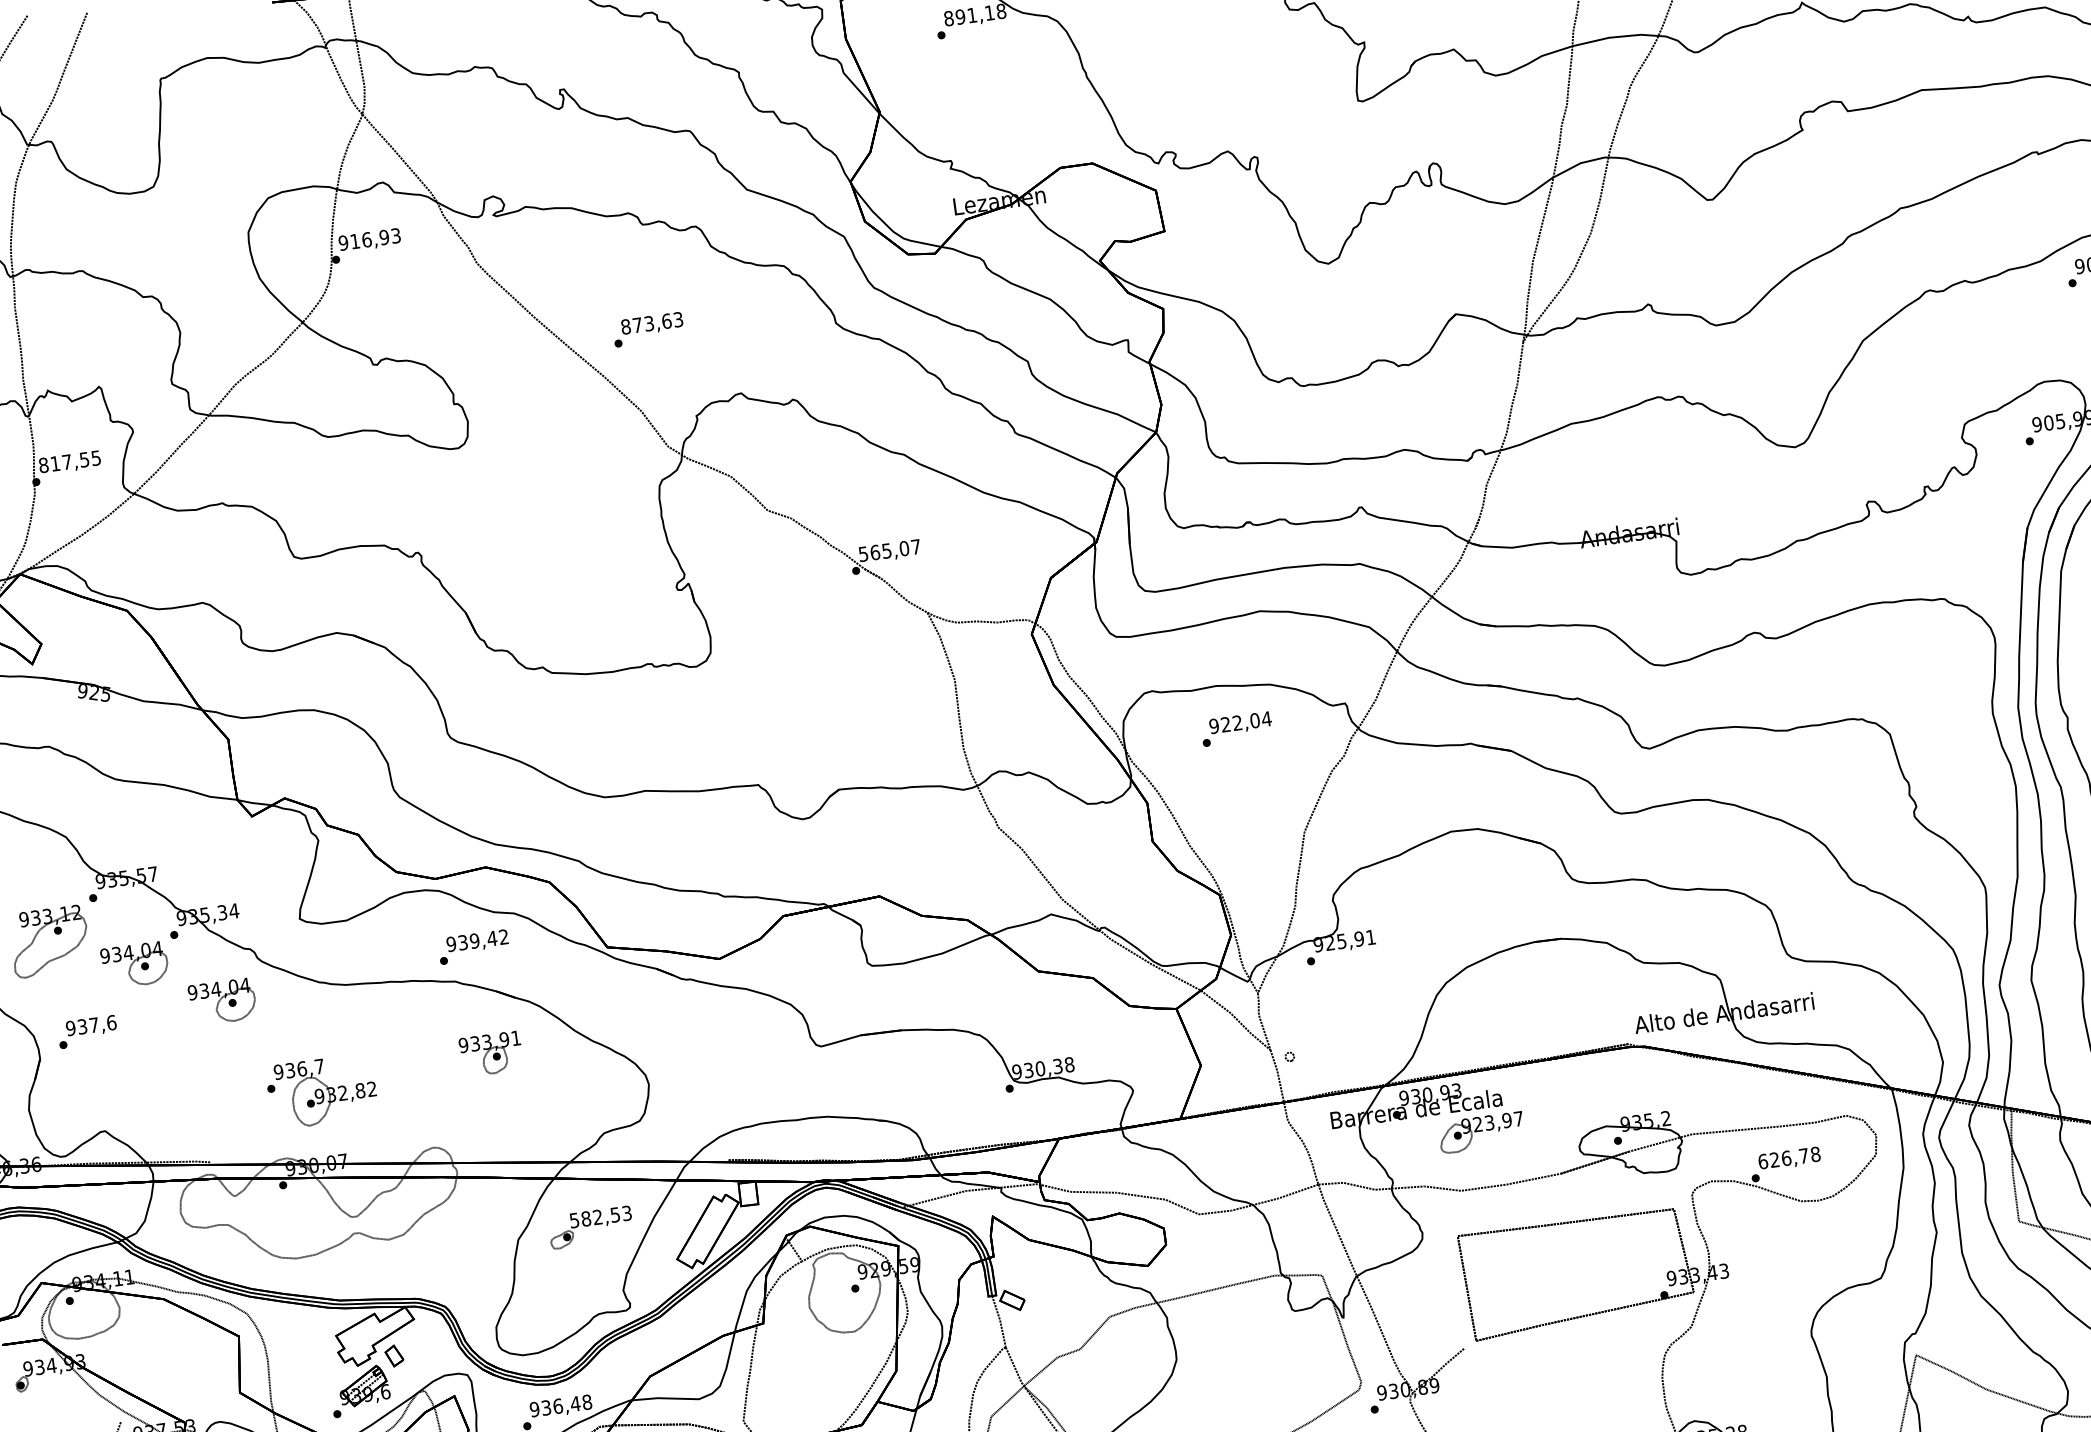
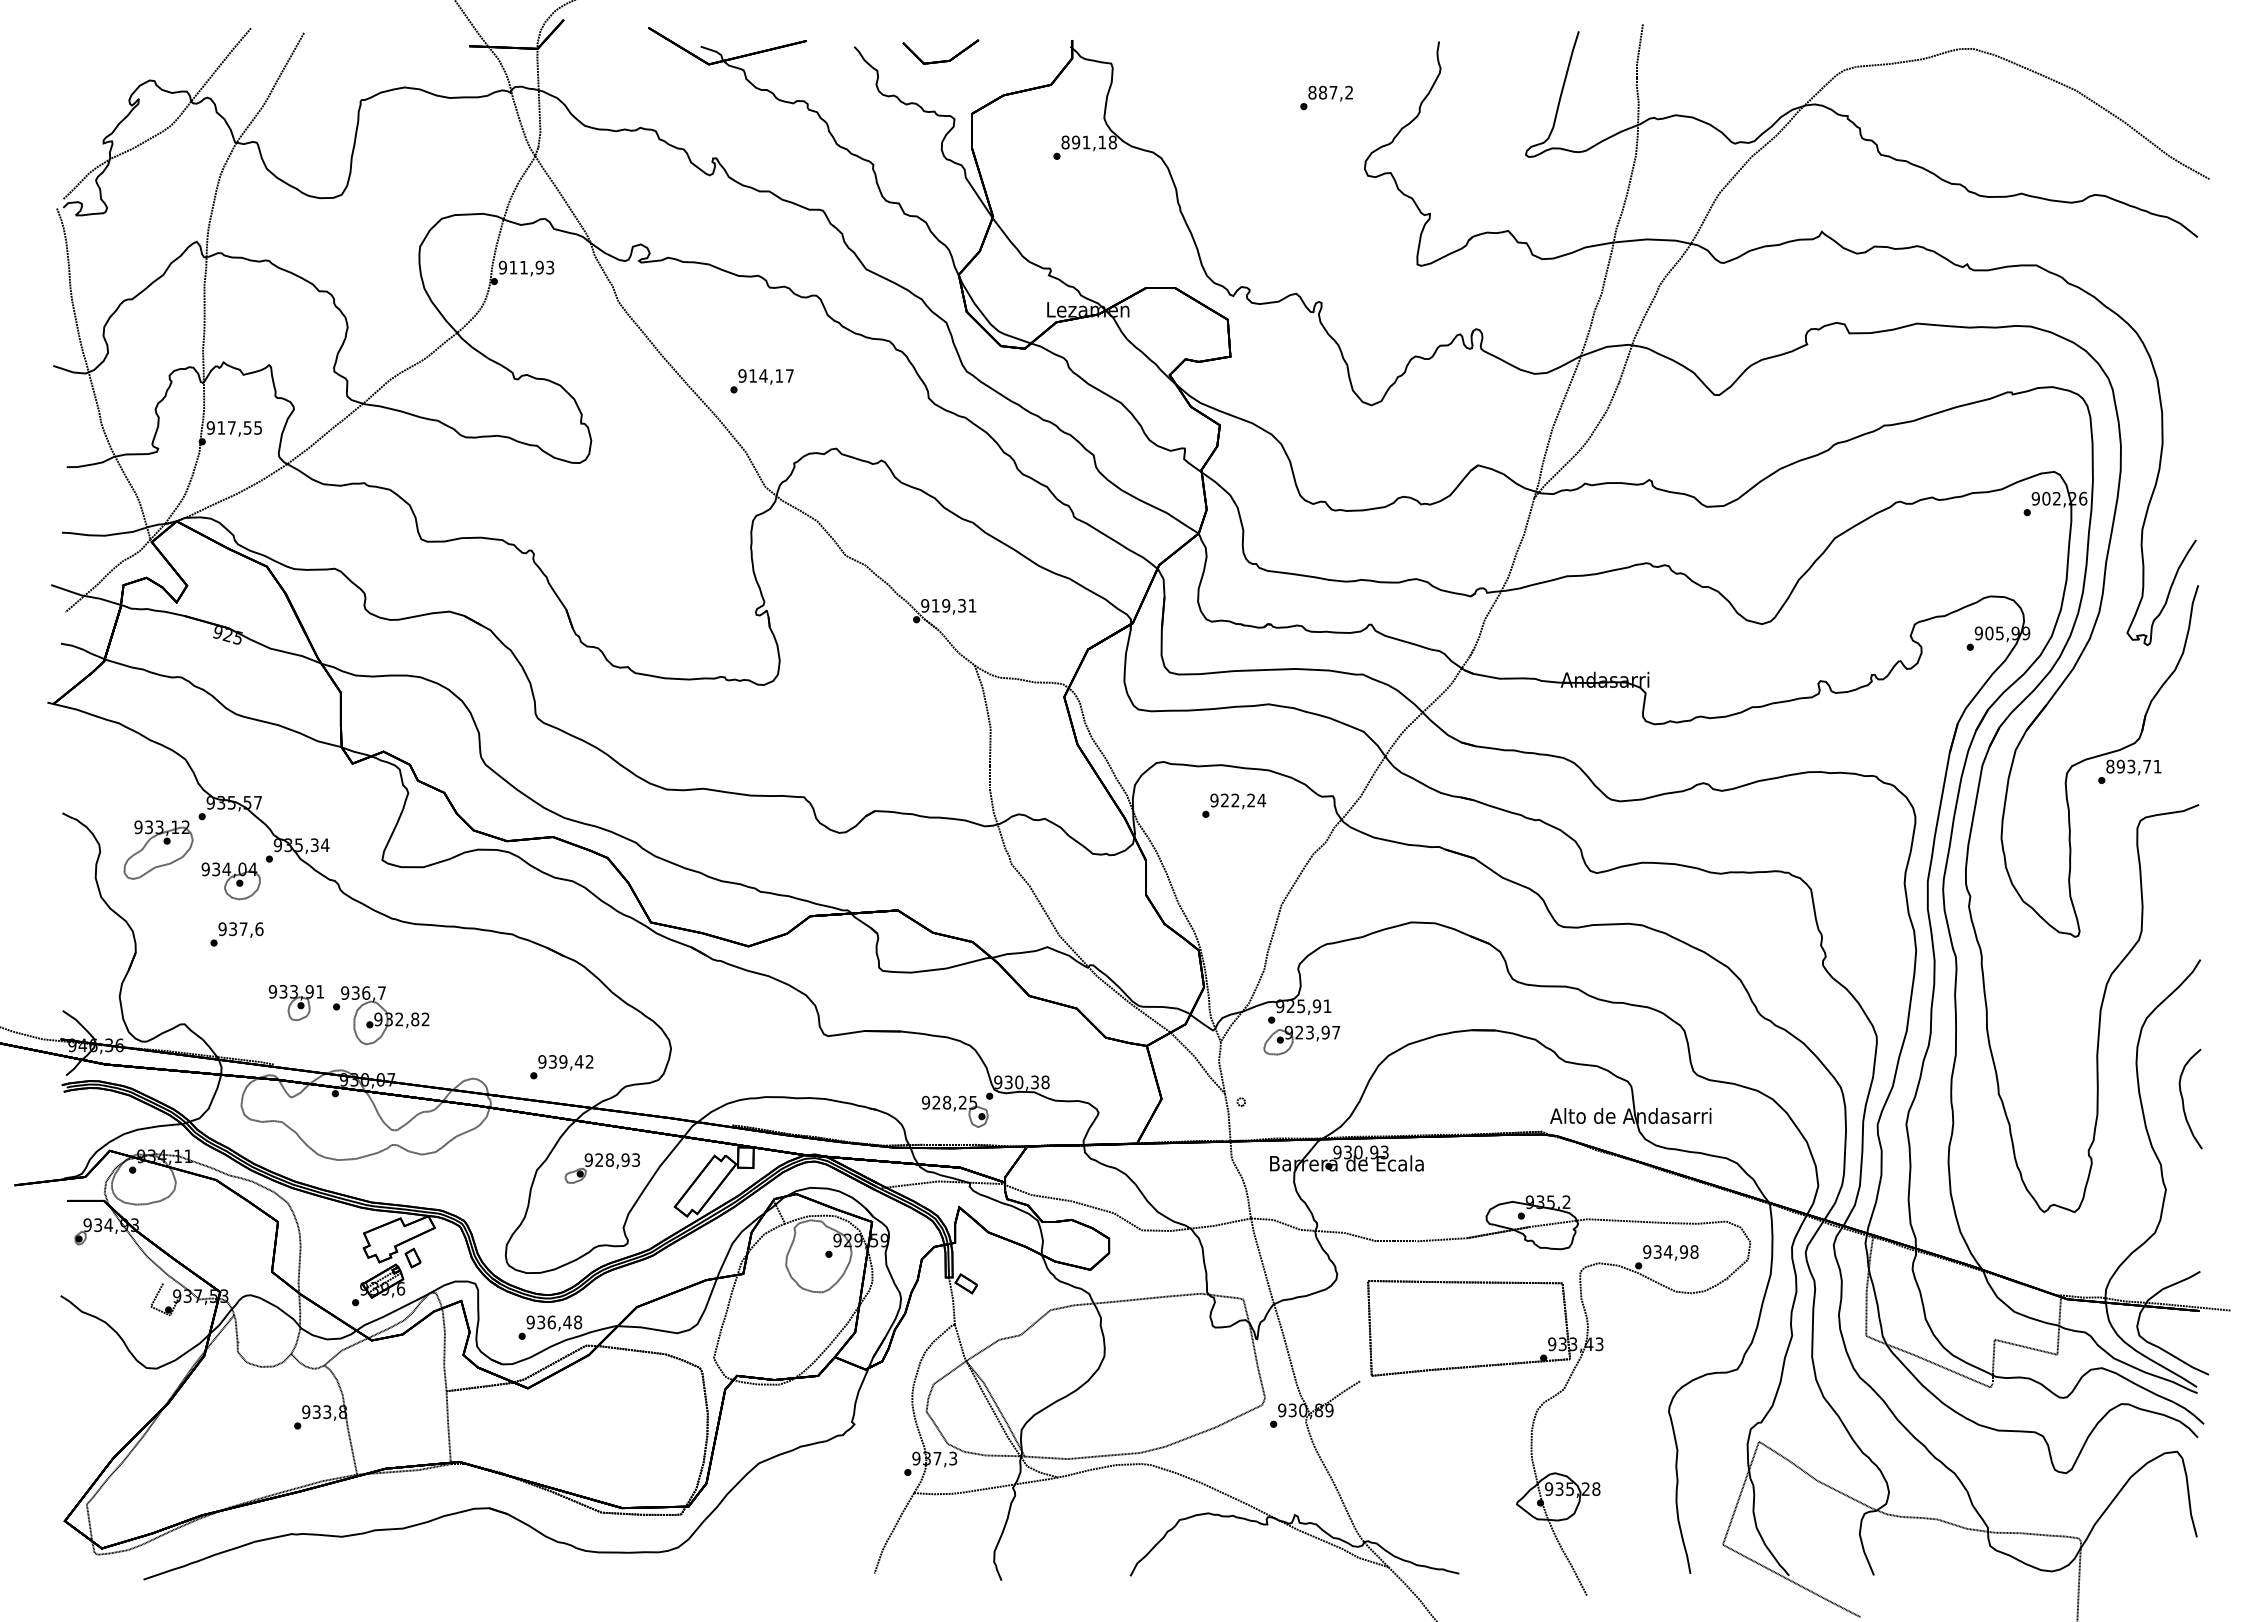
text: (367, 239) -> (524, 267), 916,93 -> 911,93
text: (651, 322) -> (765, 375), 873,63 -> 914,17
text: (43, 464) -> (210, 427), 817,55 -> 917,55
text: (889, 550) -> (948, 605), 565,07 -> 919,31
text: (1255, 720) -> (1251, 800), 922,04 -> 922,24
text: (473, 947) -> (561, 1067), moved
part: (222, 1002) -> (303, 924), removed
text: (87, 1032) -> (236, 934), moved
part: (490, 1053) -> (295, 1002), moved
part: (972, 1110) -> (954, 1111), added
part: (1481, 1132) -> (1301, 1040), moved
text: (1783, 1158) -> (1665, 1251), 626,78 -> 934,98
text: (594, 1217) -> (606, 1159), 582,53 -> 928,93

